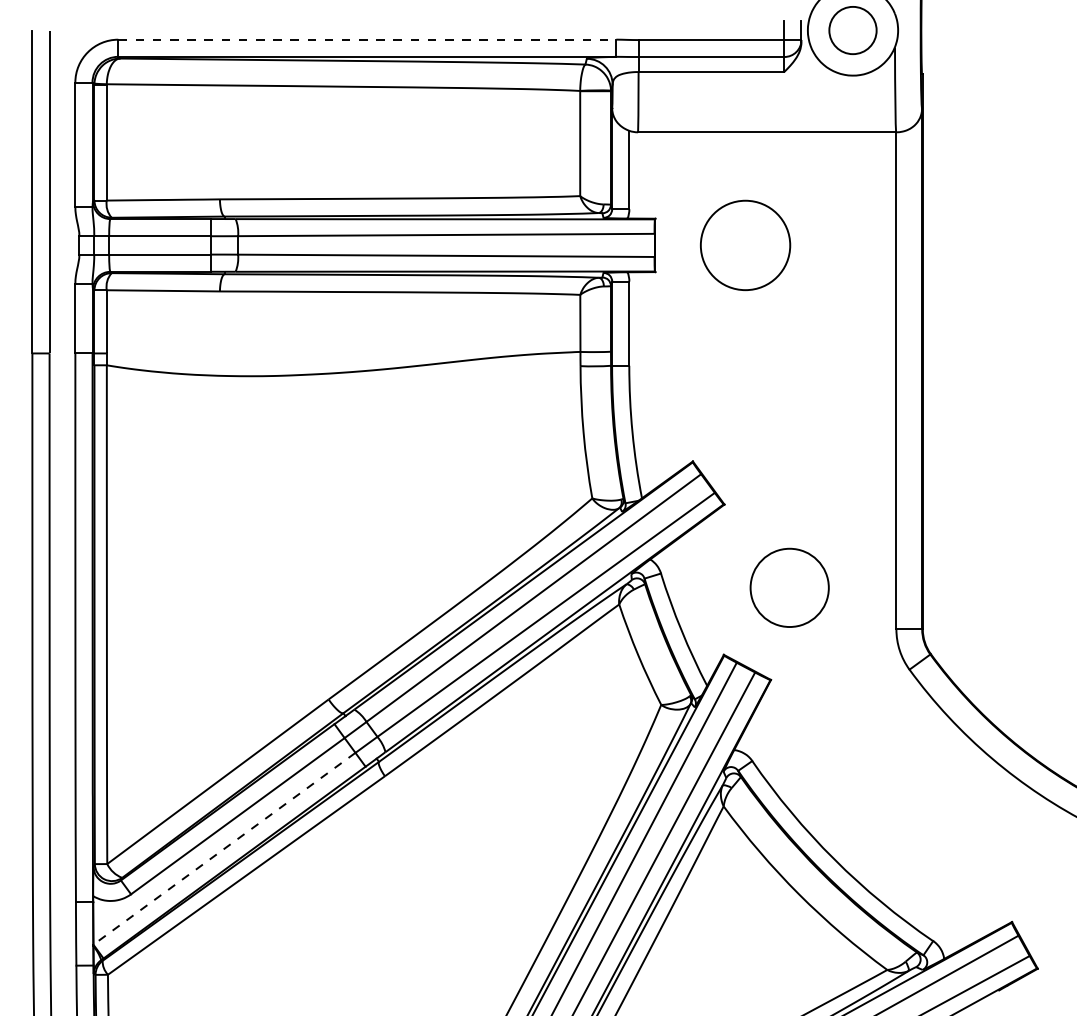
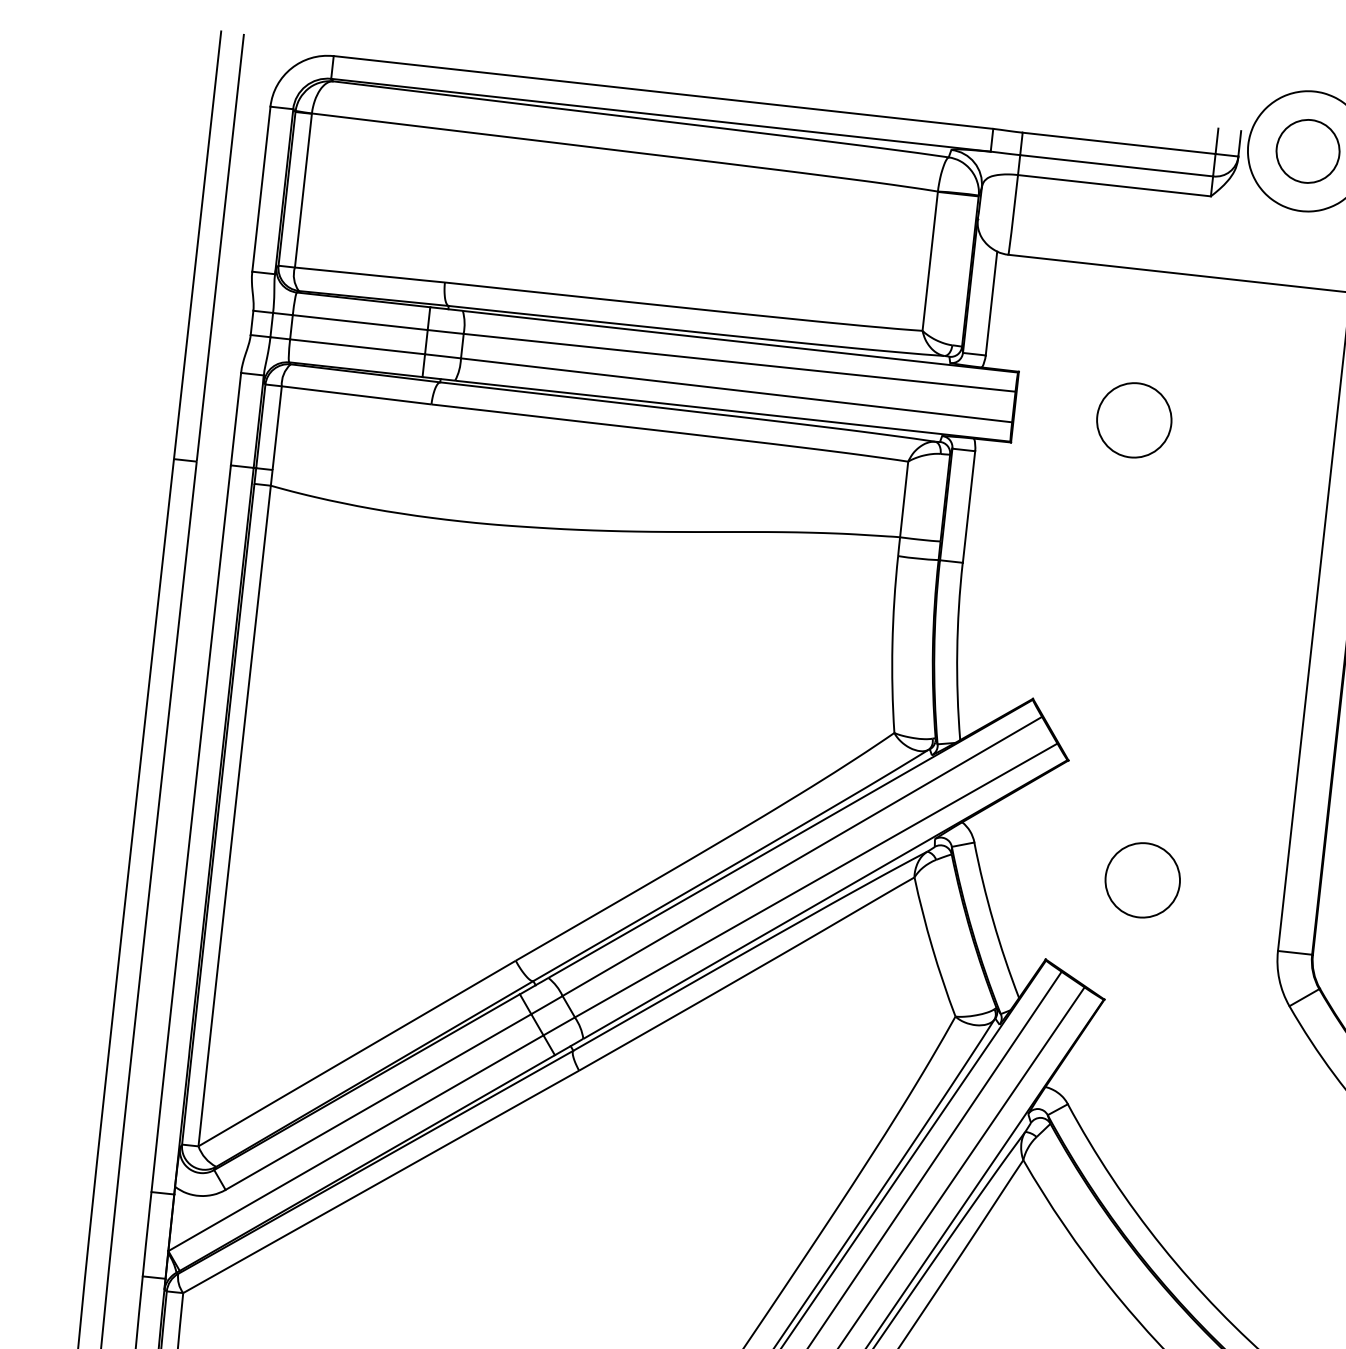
line: (367, 39) -> (663, 92), dashed -> solid
circle: (745, 245) -> (1134, 420), size x0.62
circle: (789, 587) -> (1142, 879), size x0.71
line: (224, 849) -> (355, 1144), dashed -> solid

